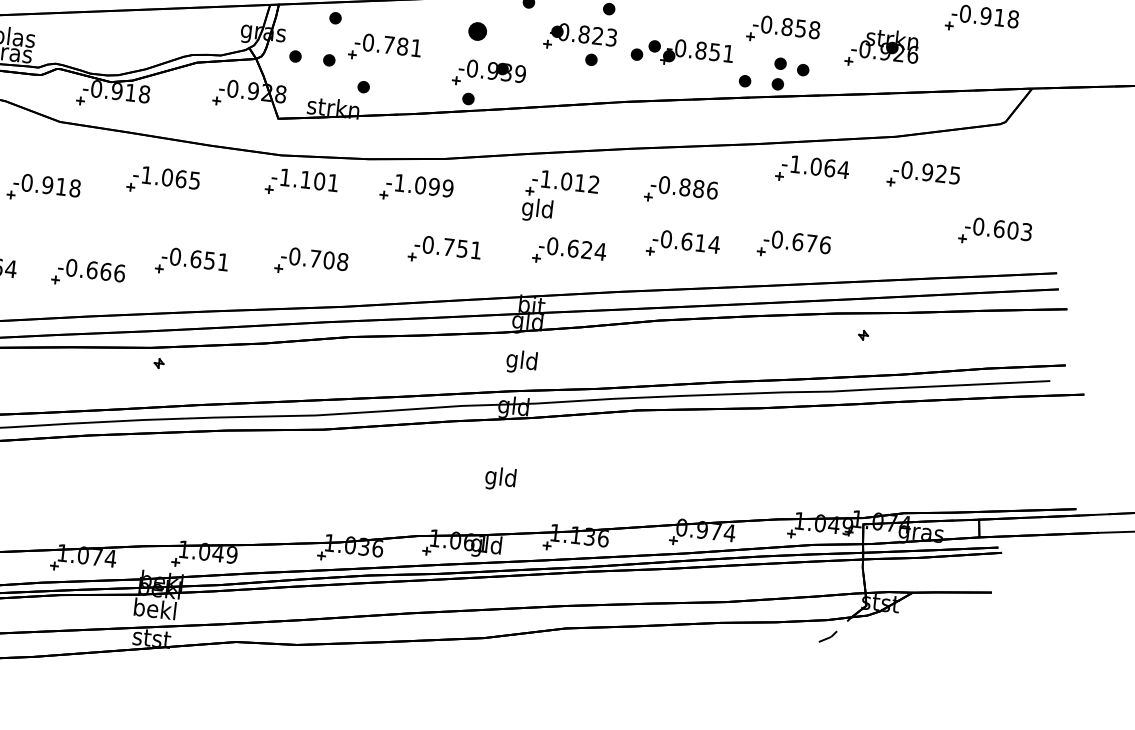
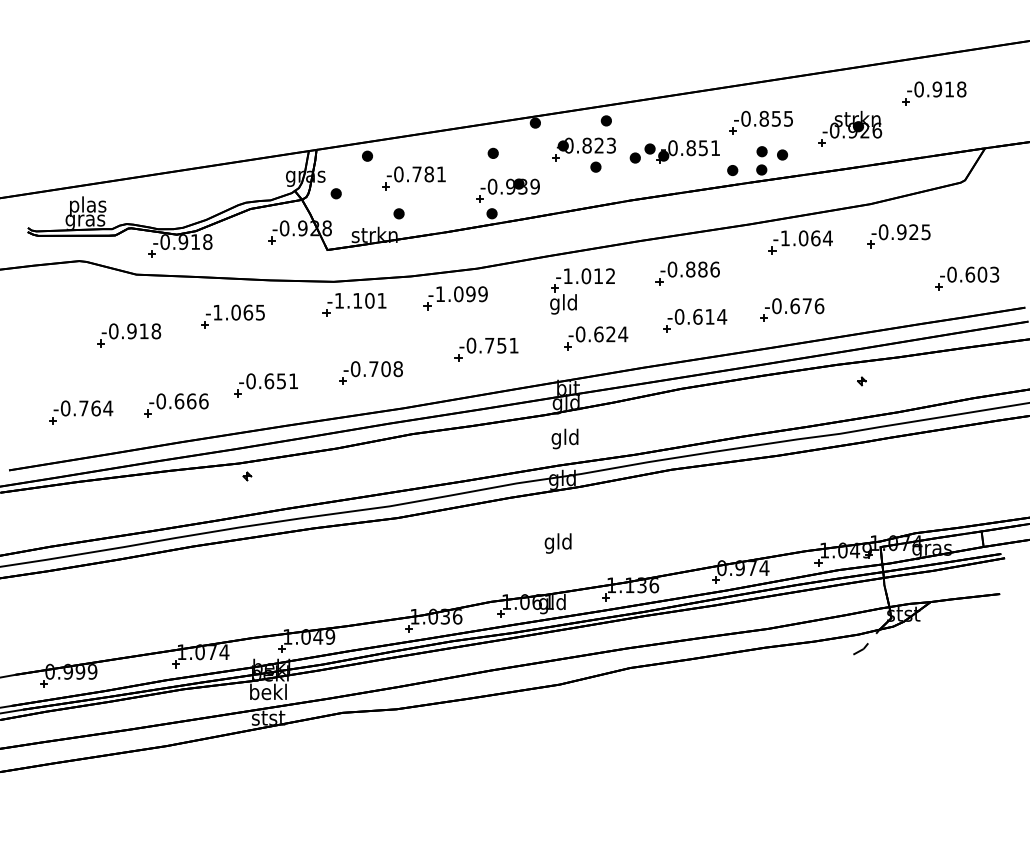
text: (814, 29) -> (788, 118), -0.858 -> -0.855
part: (476, 30) -> (492, 152), size x0.62
part: (328, 59) -> (365, 193), removed

